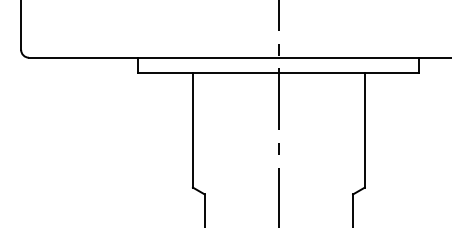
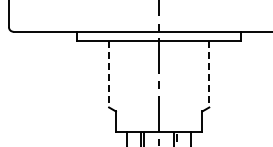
line: (193, 131) -> (109, 74), solid -> dashed
line: (365, 131) -> (209, 74), solid -> dashed

